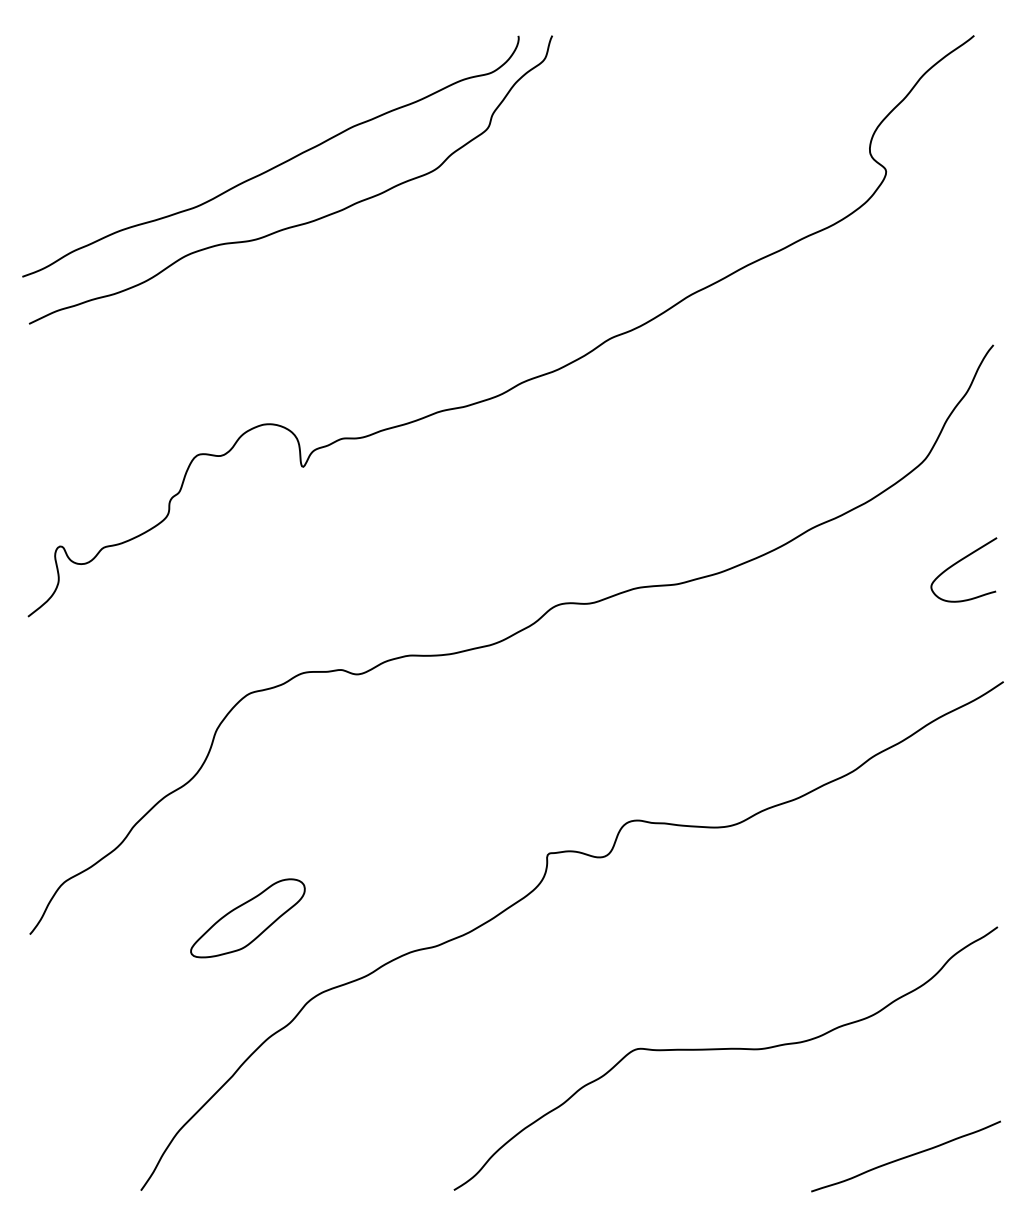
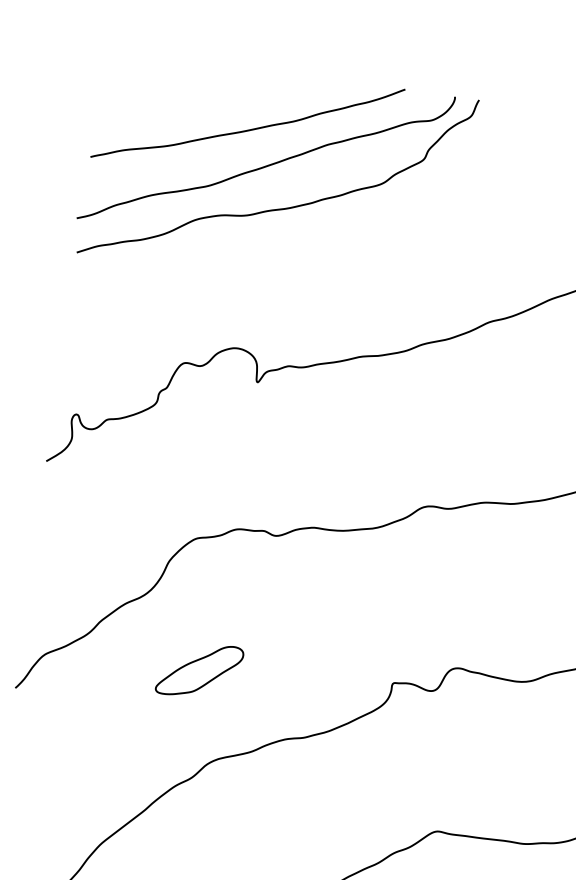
curve: (240, 121) -> (248, 129), added
part: (247, 918) -> (199, 670), moved

